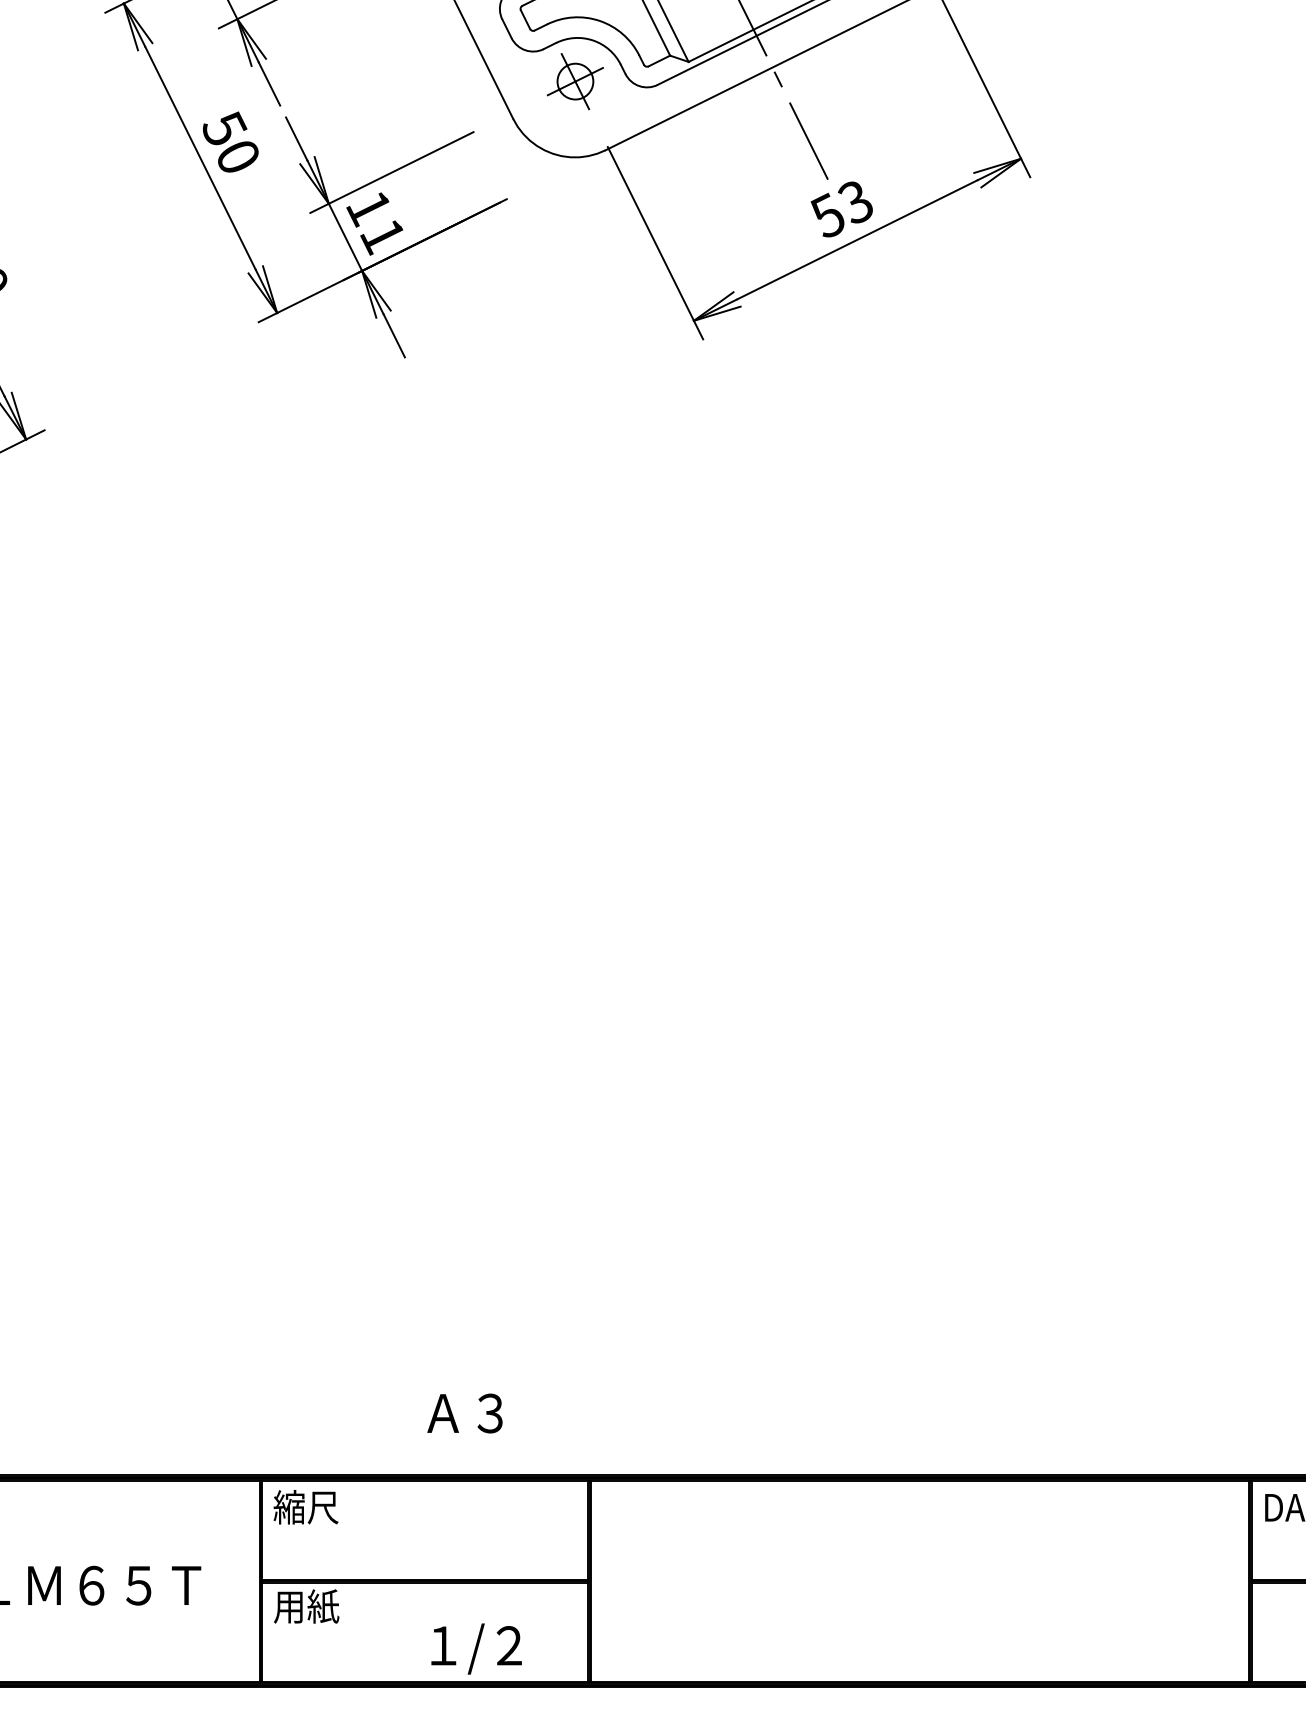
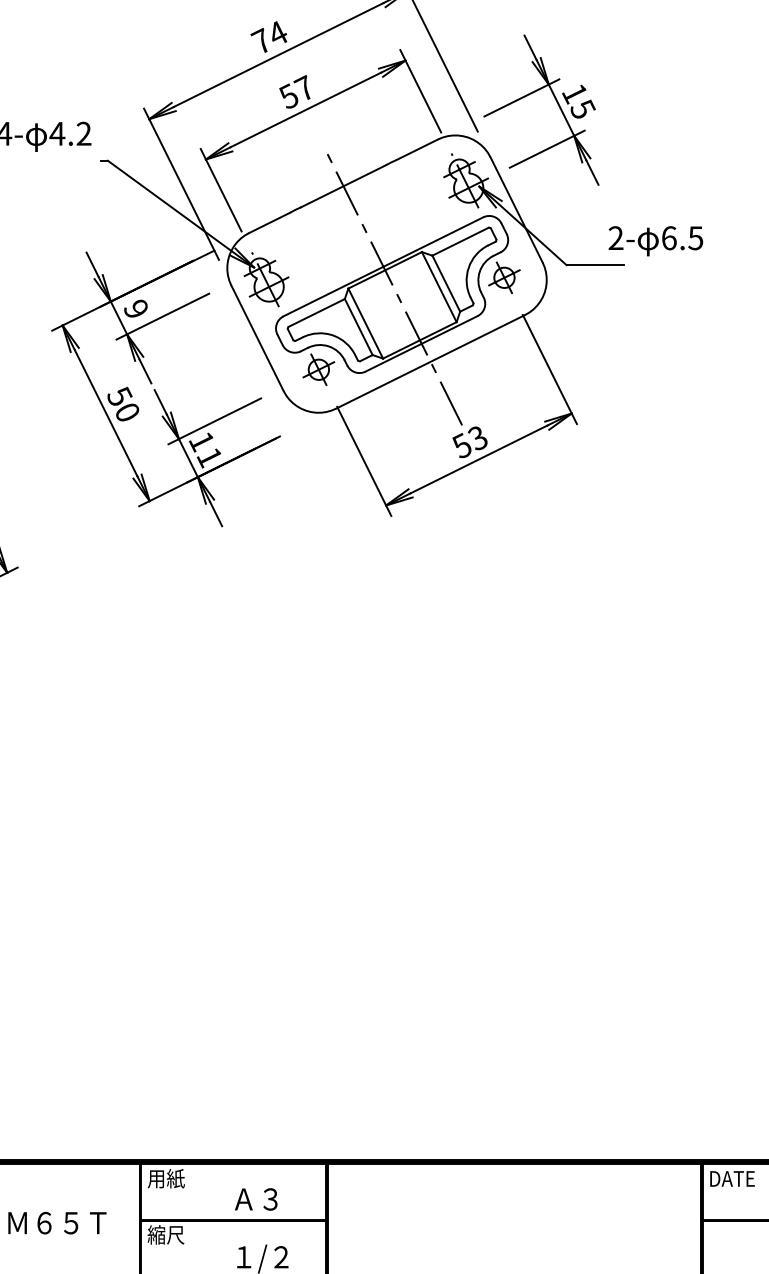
text: (465, 1413) -> (256, 1199), moved
text: (305, 1506) -> (165, 1178), 縮尺 -> 用紙
text: (305, 1605) -> (165, 1234), 用紙 -> 縮尺

